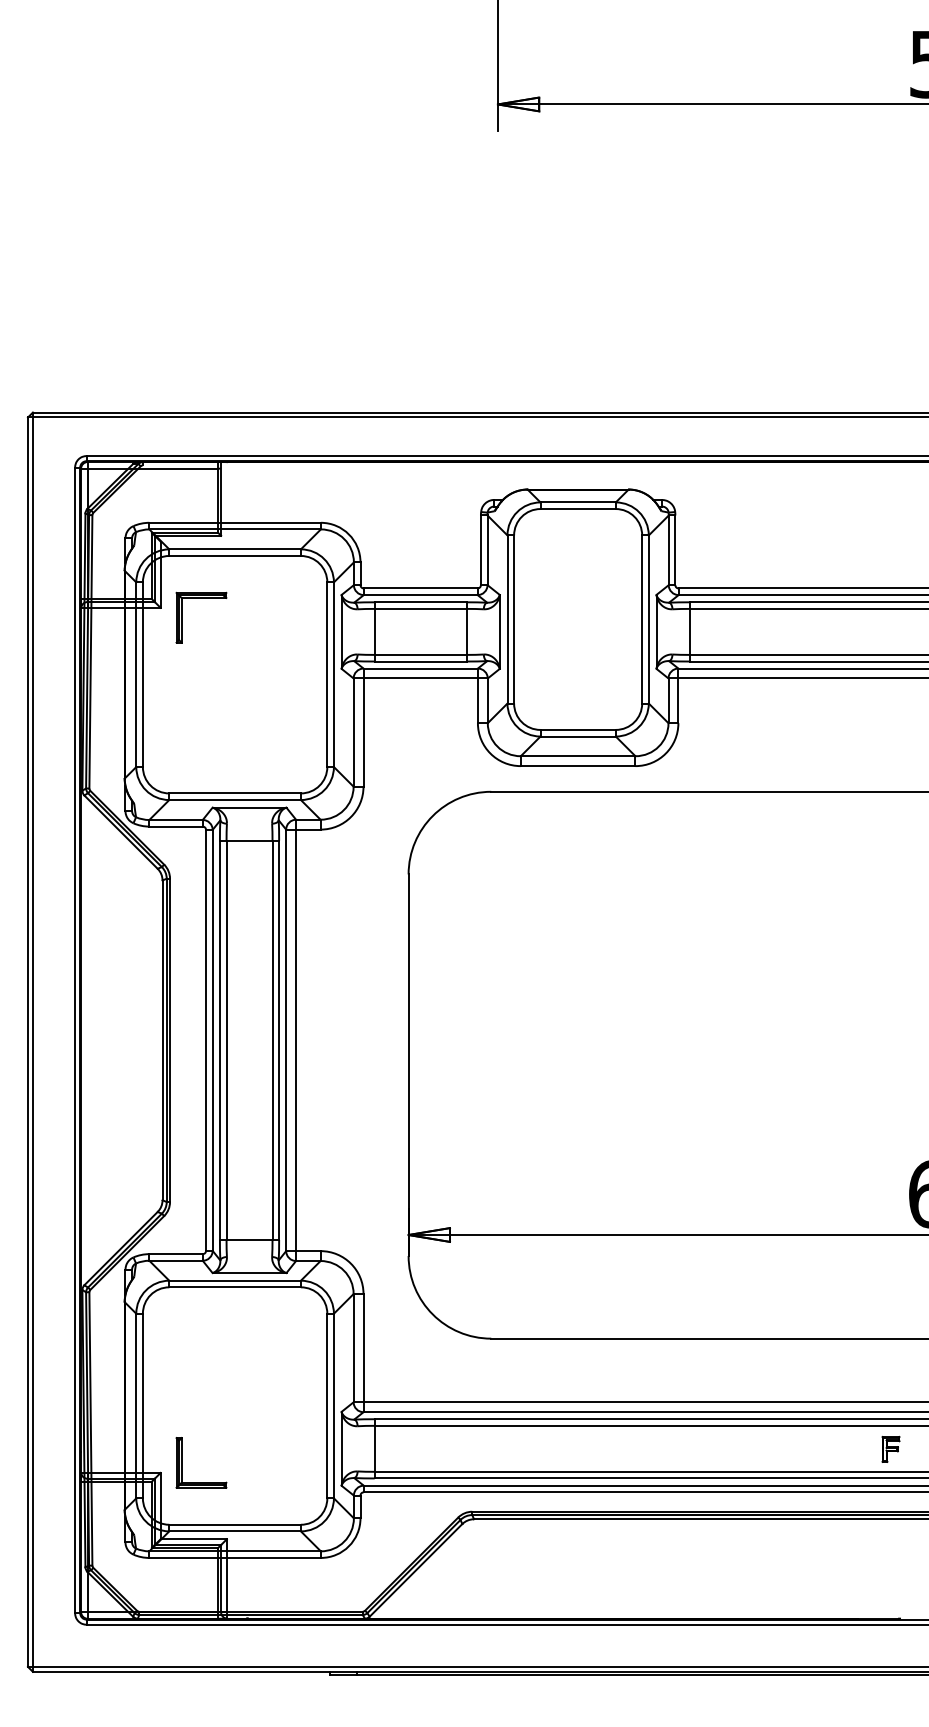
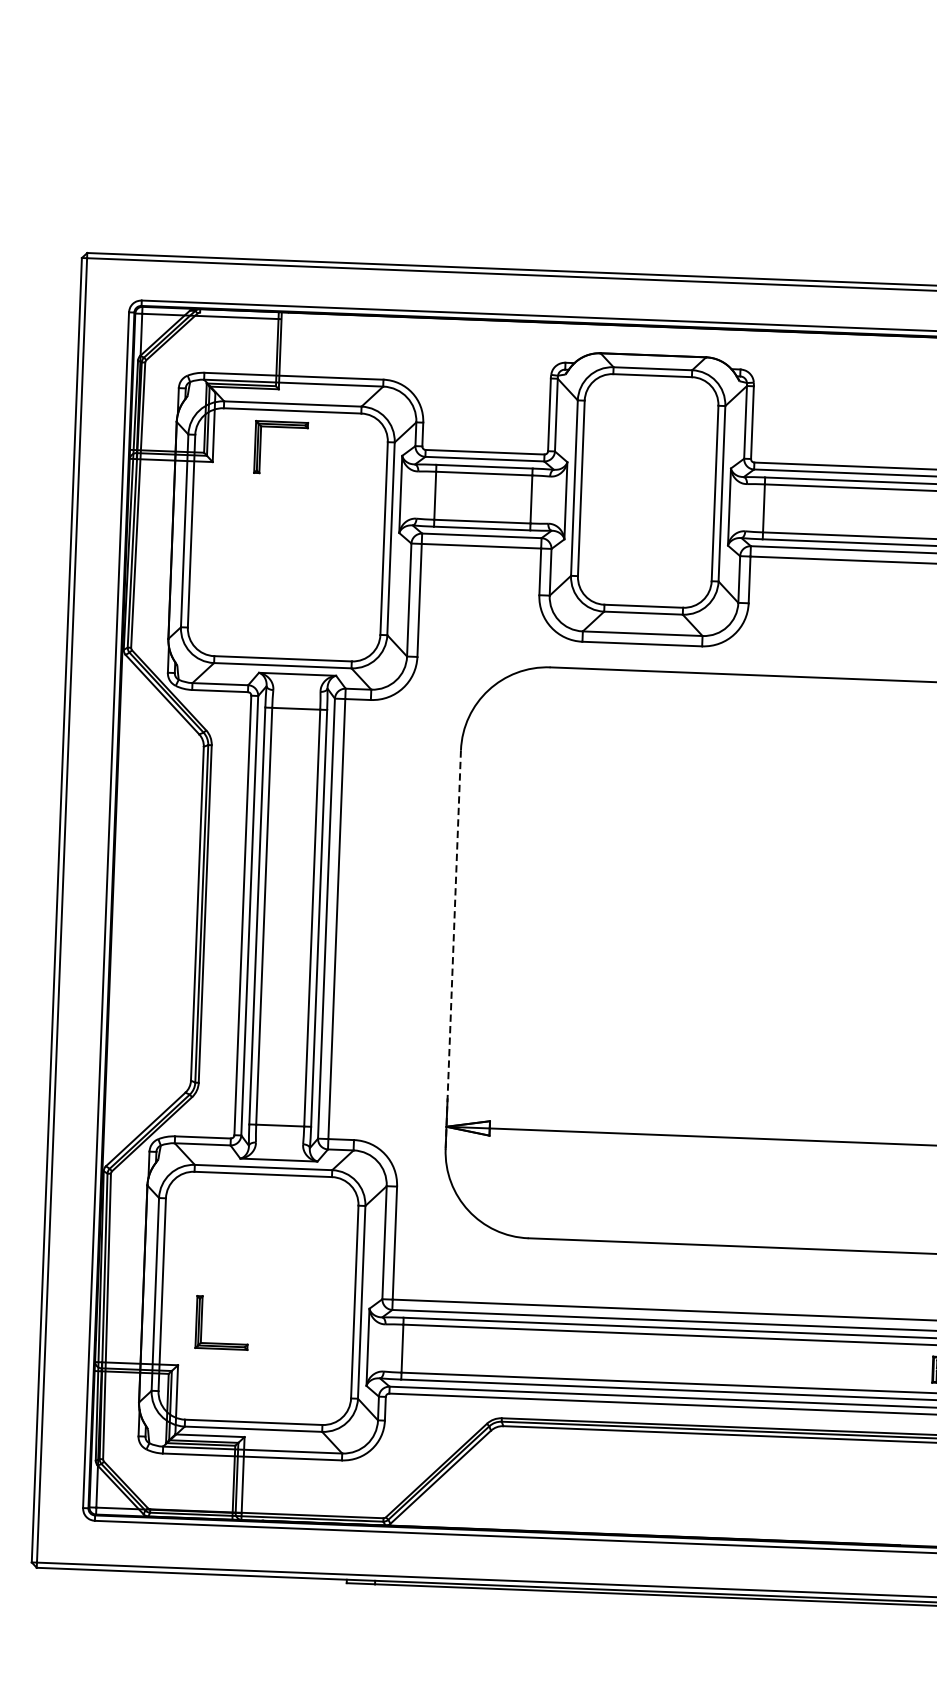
part: (201, 598) -> (281, 427), moved
line: (408, 1065) -> (453, 949), solid -> dashed
part: (182, 1462) -> (202, 1321), moved

